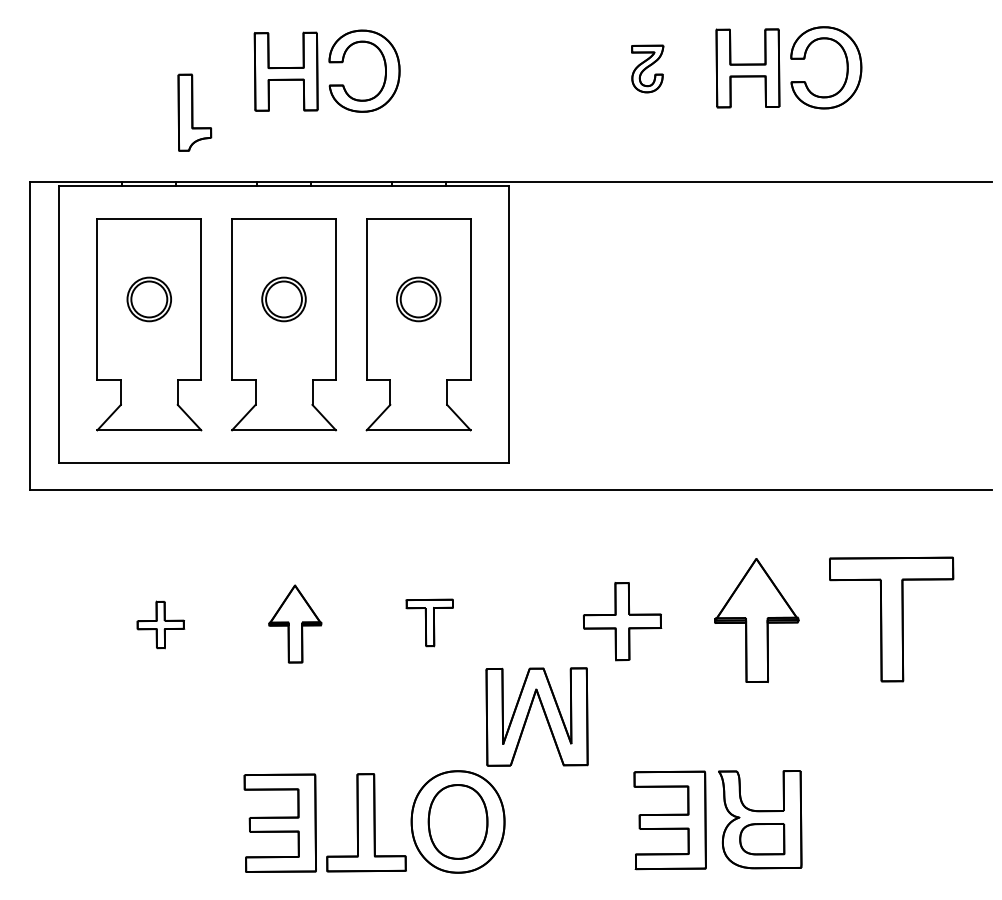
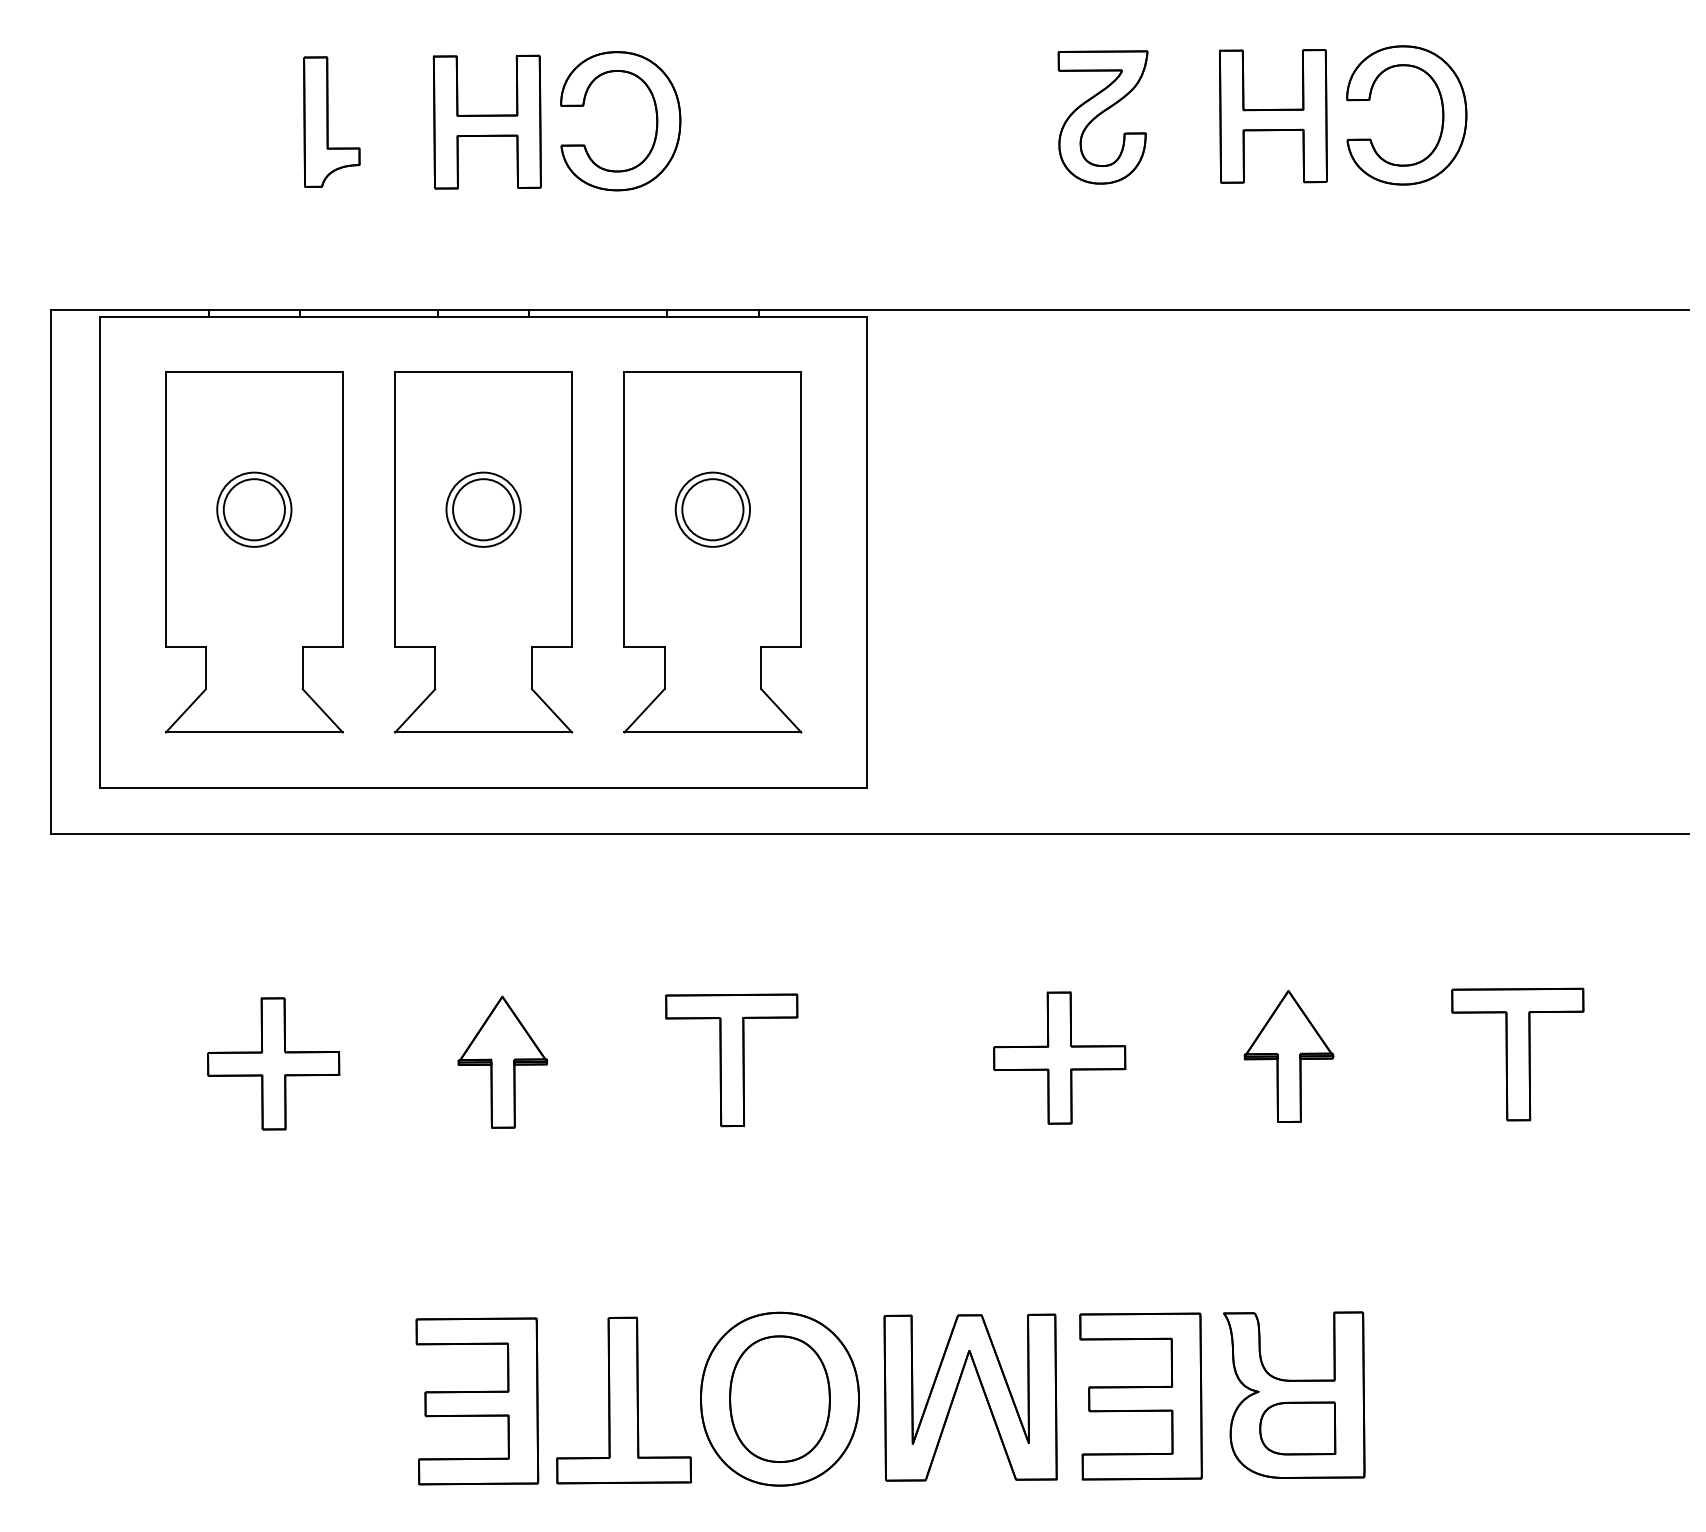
part: (647, 68) -> (1102, 116), size x1.67
part: (194, 112) -> (331, 121), moved
part: (891, 619) -> (1517, 1054), size x0.62
part: (757, 620) -> (1289, 1056), size x0.62
part: (429, 622) -> (731, 1059), size x1.67
part: (160, 624) -> (273, 1063), size x1.67
part: (529, 713) -> (957, 1391), moved

